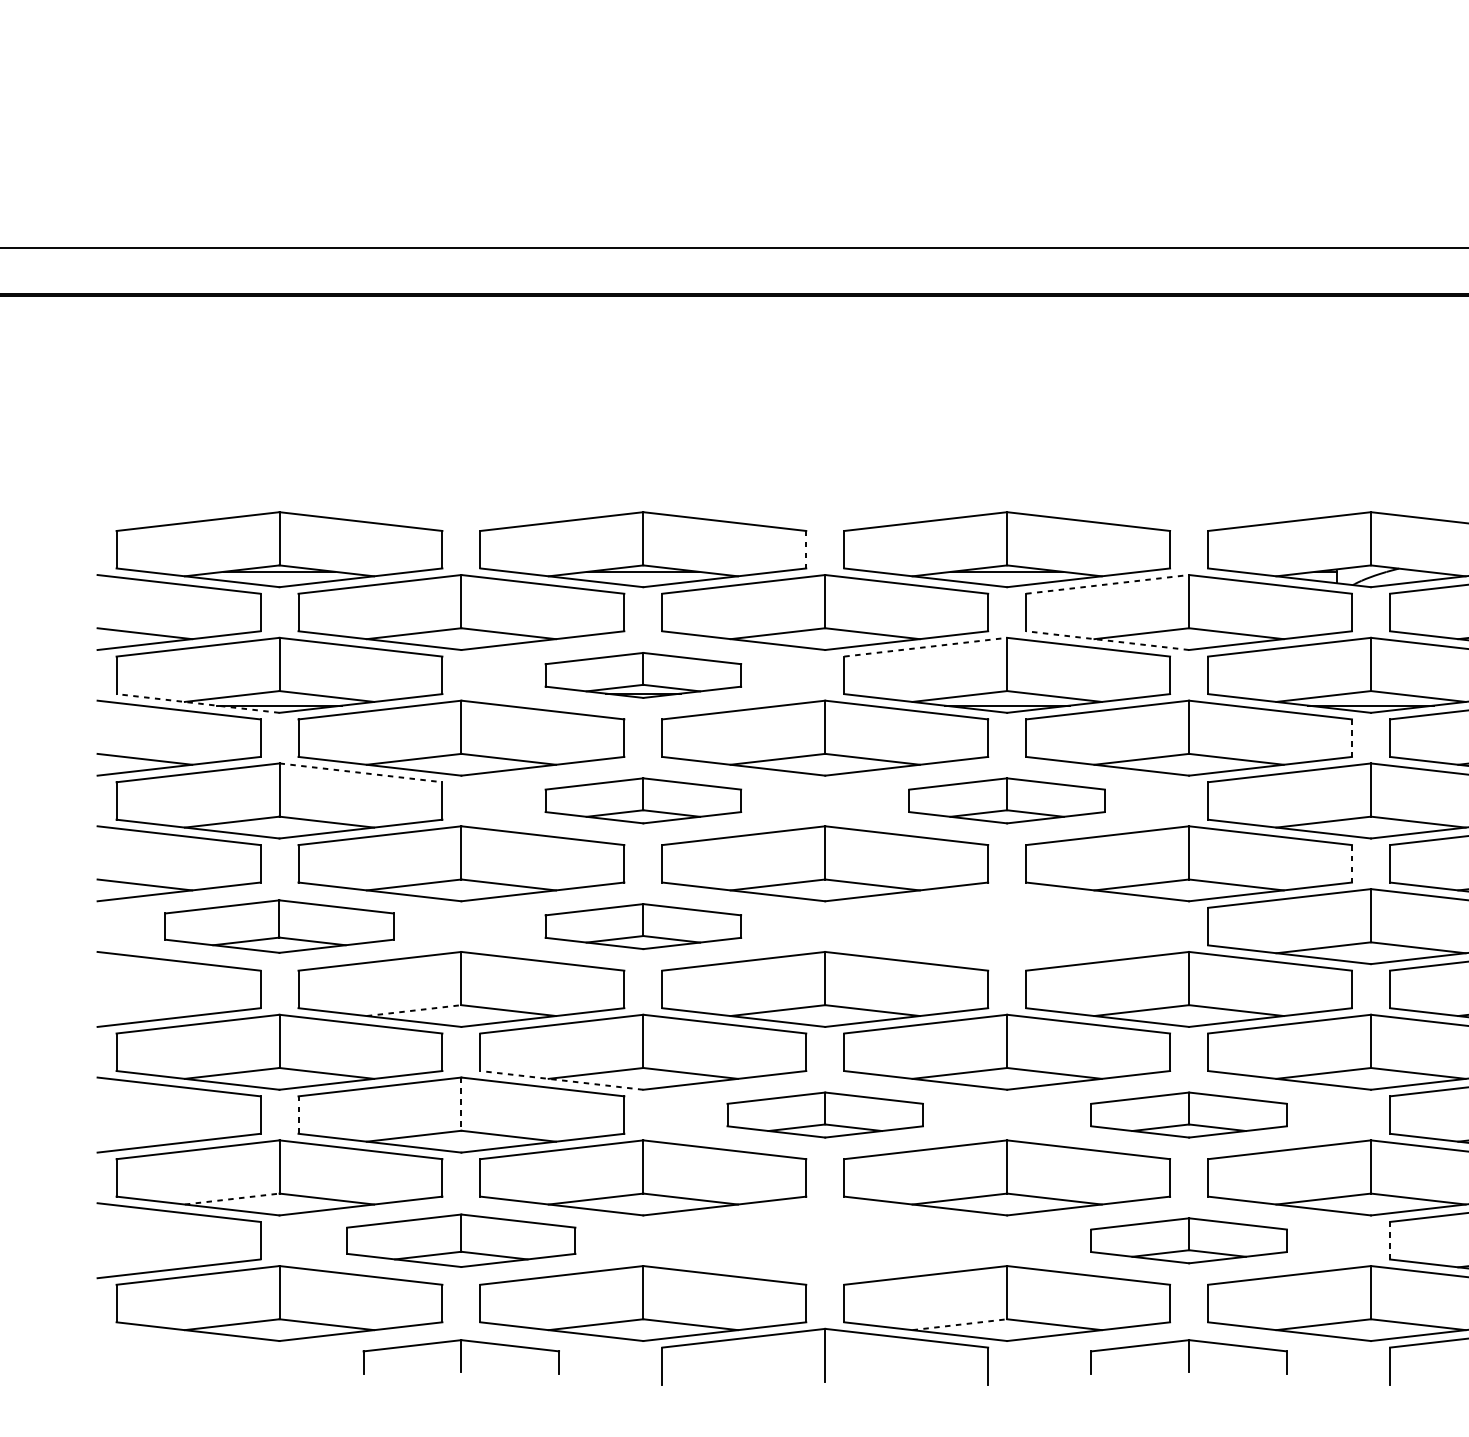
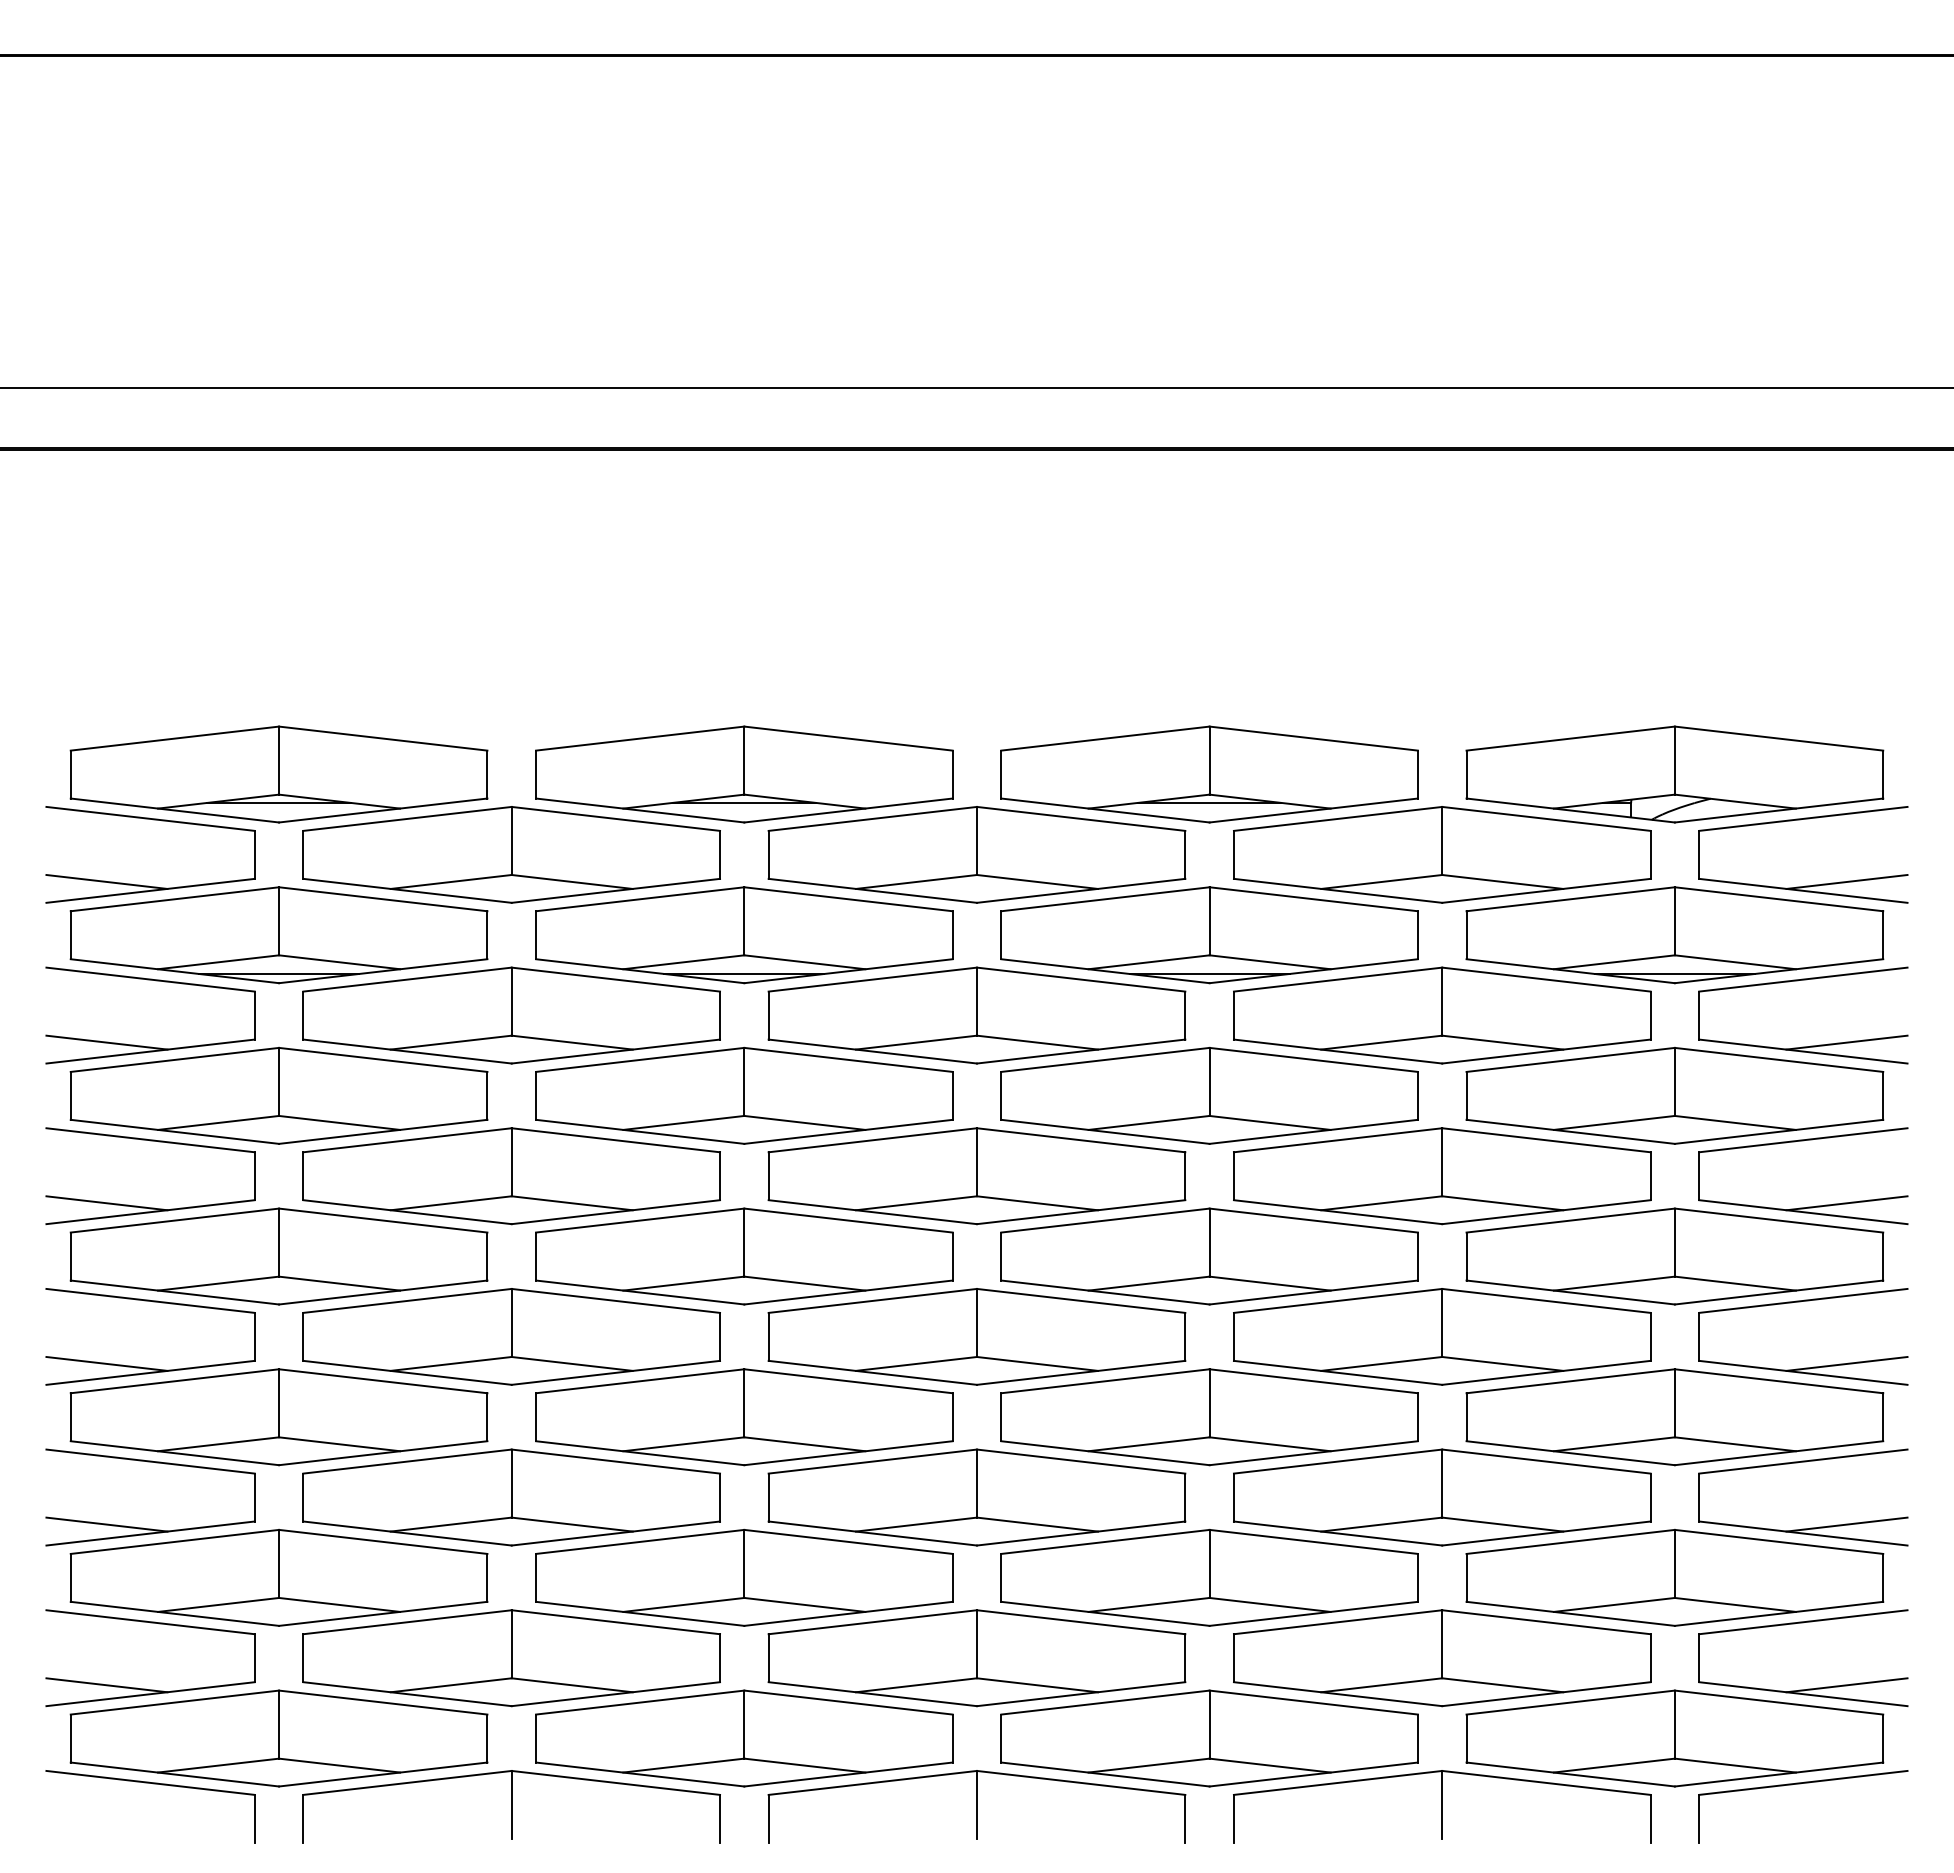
line: (806, 549) -> (952, 774), dashed -> solid
line: (1107, 584) -> (1338, 818), dashed -> solid
line: (1107, 640) -> (1338, 890), dashed -> solid
line: (925, 647) -> (1105, 899), dashed -> solid
part: (643, 675) -> (744, 935), size x1.67
line: (197, 703) -> (174, 971), dashed -> solid
line: (1351, 738) -> (1650, 1015), dashed -> solid
line: (361, 772) -> (383, 1059), dashed -> solid
part: (643, 800) -> (744, 1095), size x1.67
part: (1007, 800) -> (1209, 1095), size x1.67
line: (1351, 864) -> (1650, 1176), dashed -> solid
part: (279, 926) -> (278, 1256), size x1.43
part: (643, 926) -> (744, 1256), size x1.67
part: (1007, 926) -> (1209, 1256), added
line: (144, 1010) -> (106, 1363), added
line: (414, 1010) -> (451, 1363), dashed -> solid
line: (562, 1080) -> (640, 1453), dashed -> solid
line: (461, 1104) -> (511, 1484), dashed -> solid
line: (298, 1115) -> (303, 1497), dashed -> solid
part: (824, 1115) -> (976, 1497), size x1.67
part: (1189, 1115) -> (1442, 1497), size x1.67
line: (144, 1136) -> (106, 1524), added
line: (232, 1198) -> (218, 1604), dashed -> solid
part: (461, 1240) -> (511, 1658), size x1.43
part: (824, 1240) -> (976, 1658), added
part: (1189, 1240) -> (1442, 1658), size x1.67
line: (1390, 1240) -> (1699, 1658), dashed -> solid
line: (144, 1262) -> (106, 1685), added
line: (960, 1324) -> (1149, 1765), dashed -> solid
part: (181, 1339) -> (153, 1784), added
part: (461, 1356) -> (511, 1806), size x1.67
part: (1189, 1356) -> (1442, 1806), size x1.67

